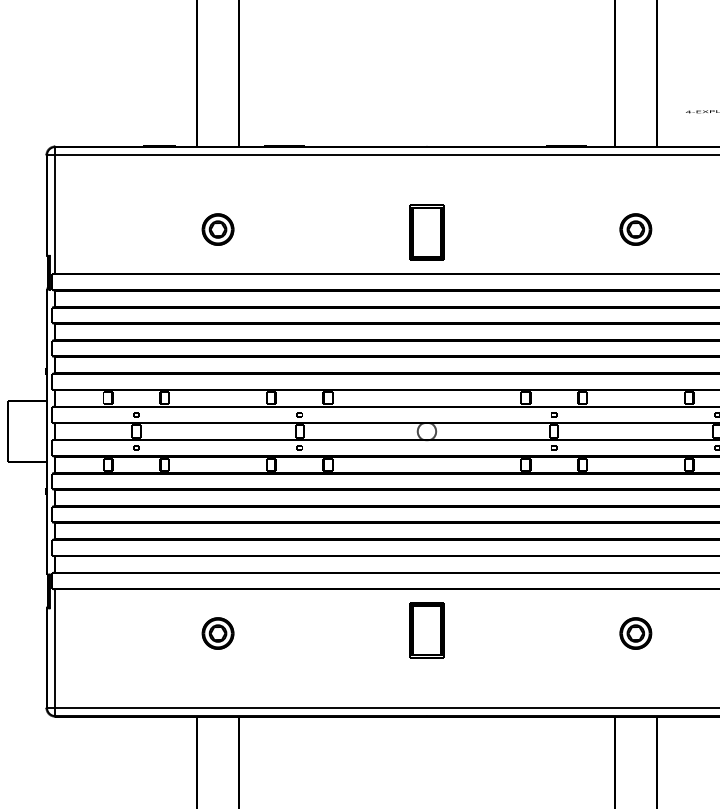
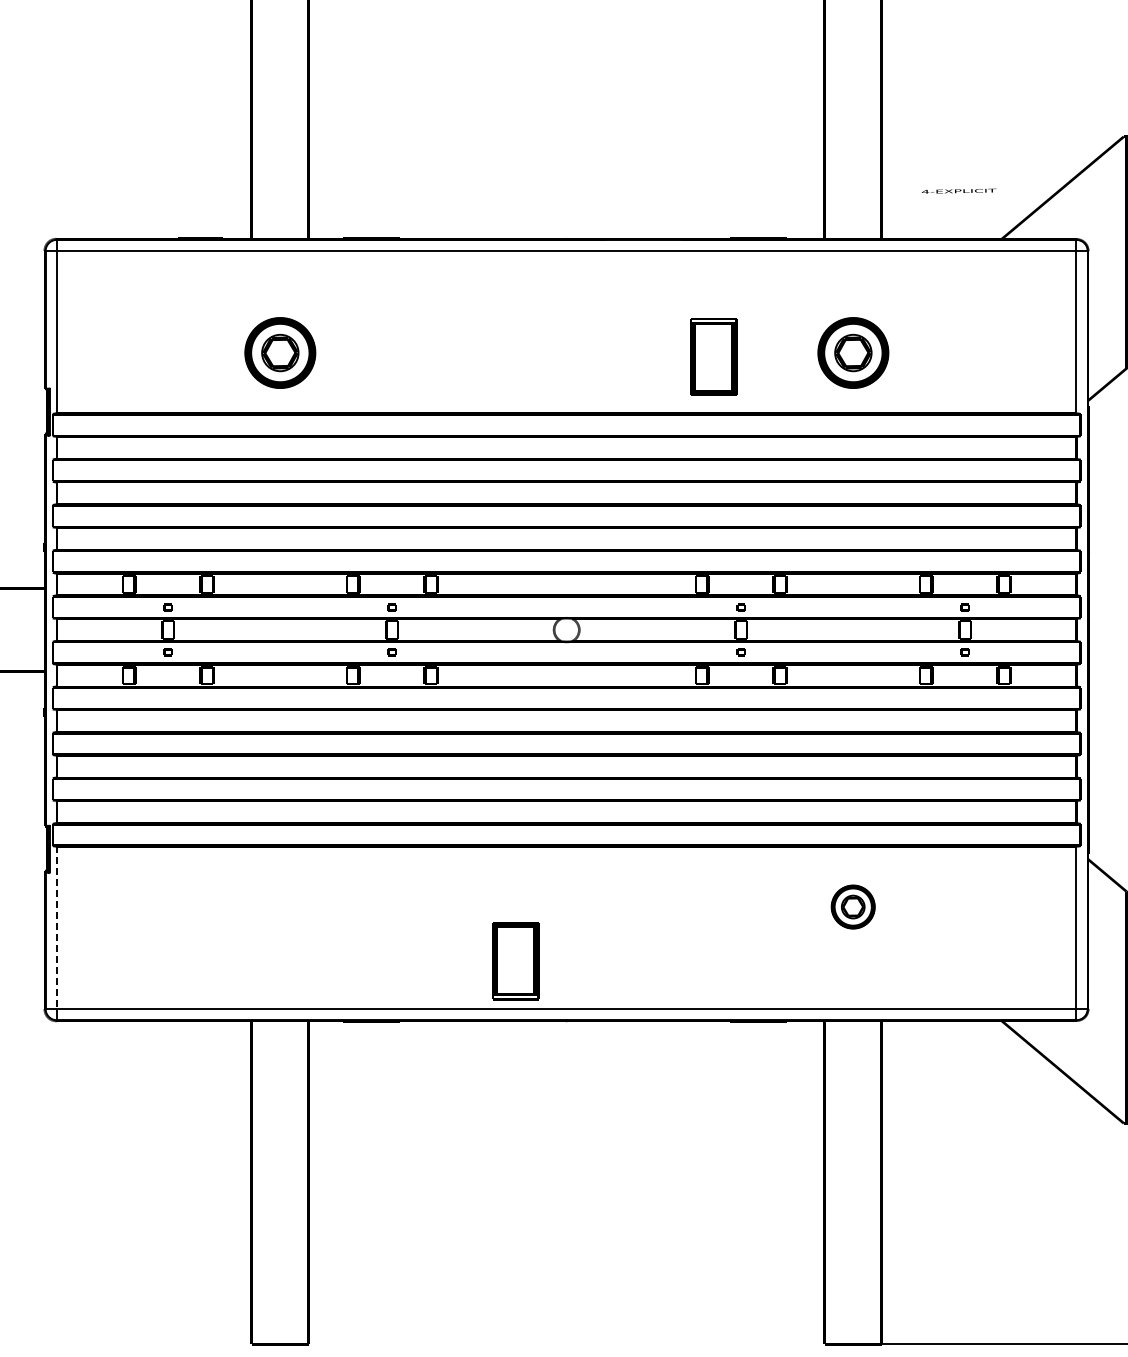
part: (217, 229) -> (279, 352), size x1.6
part: (635, 229) -> (852, 352), size x1.6
part: (426, 232) -> (713, 356), moved
part: (426, 630) -> (515, 961), moved
part: (217, 633) -> (279, 906), removed
line: (54, 649) -> (56, 928), solid -> dashed

